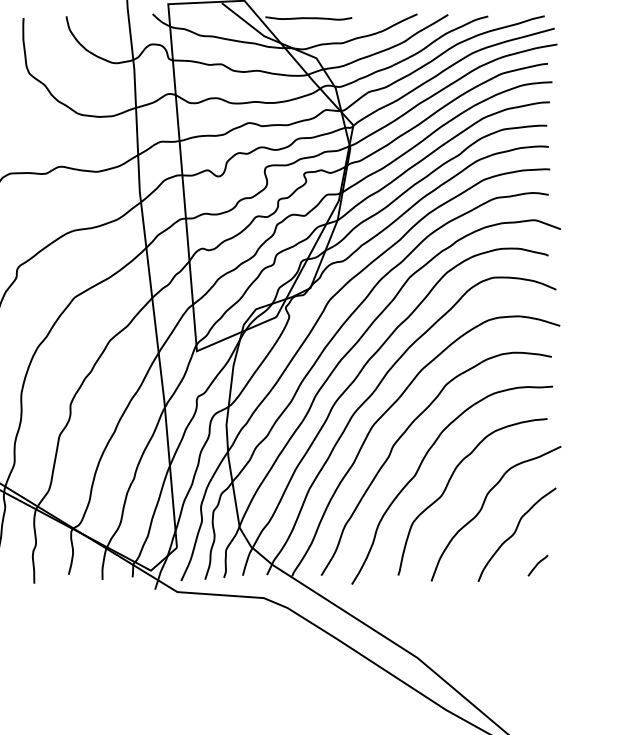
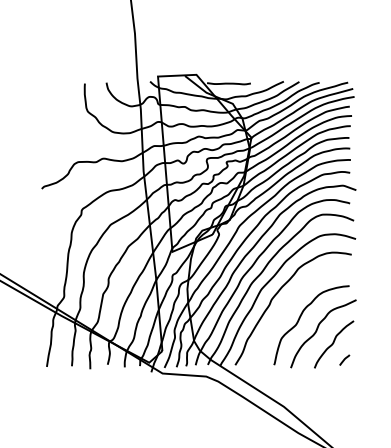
curve: (420, 469) -> (285, 311), removed

